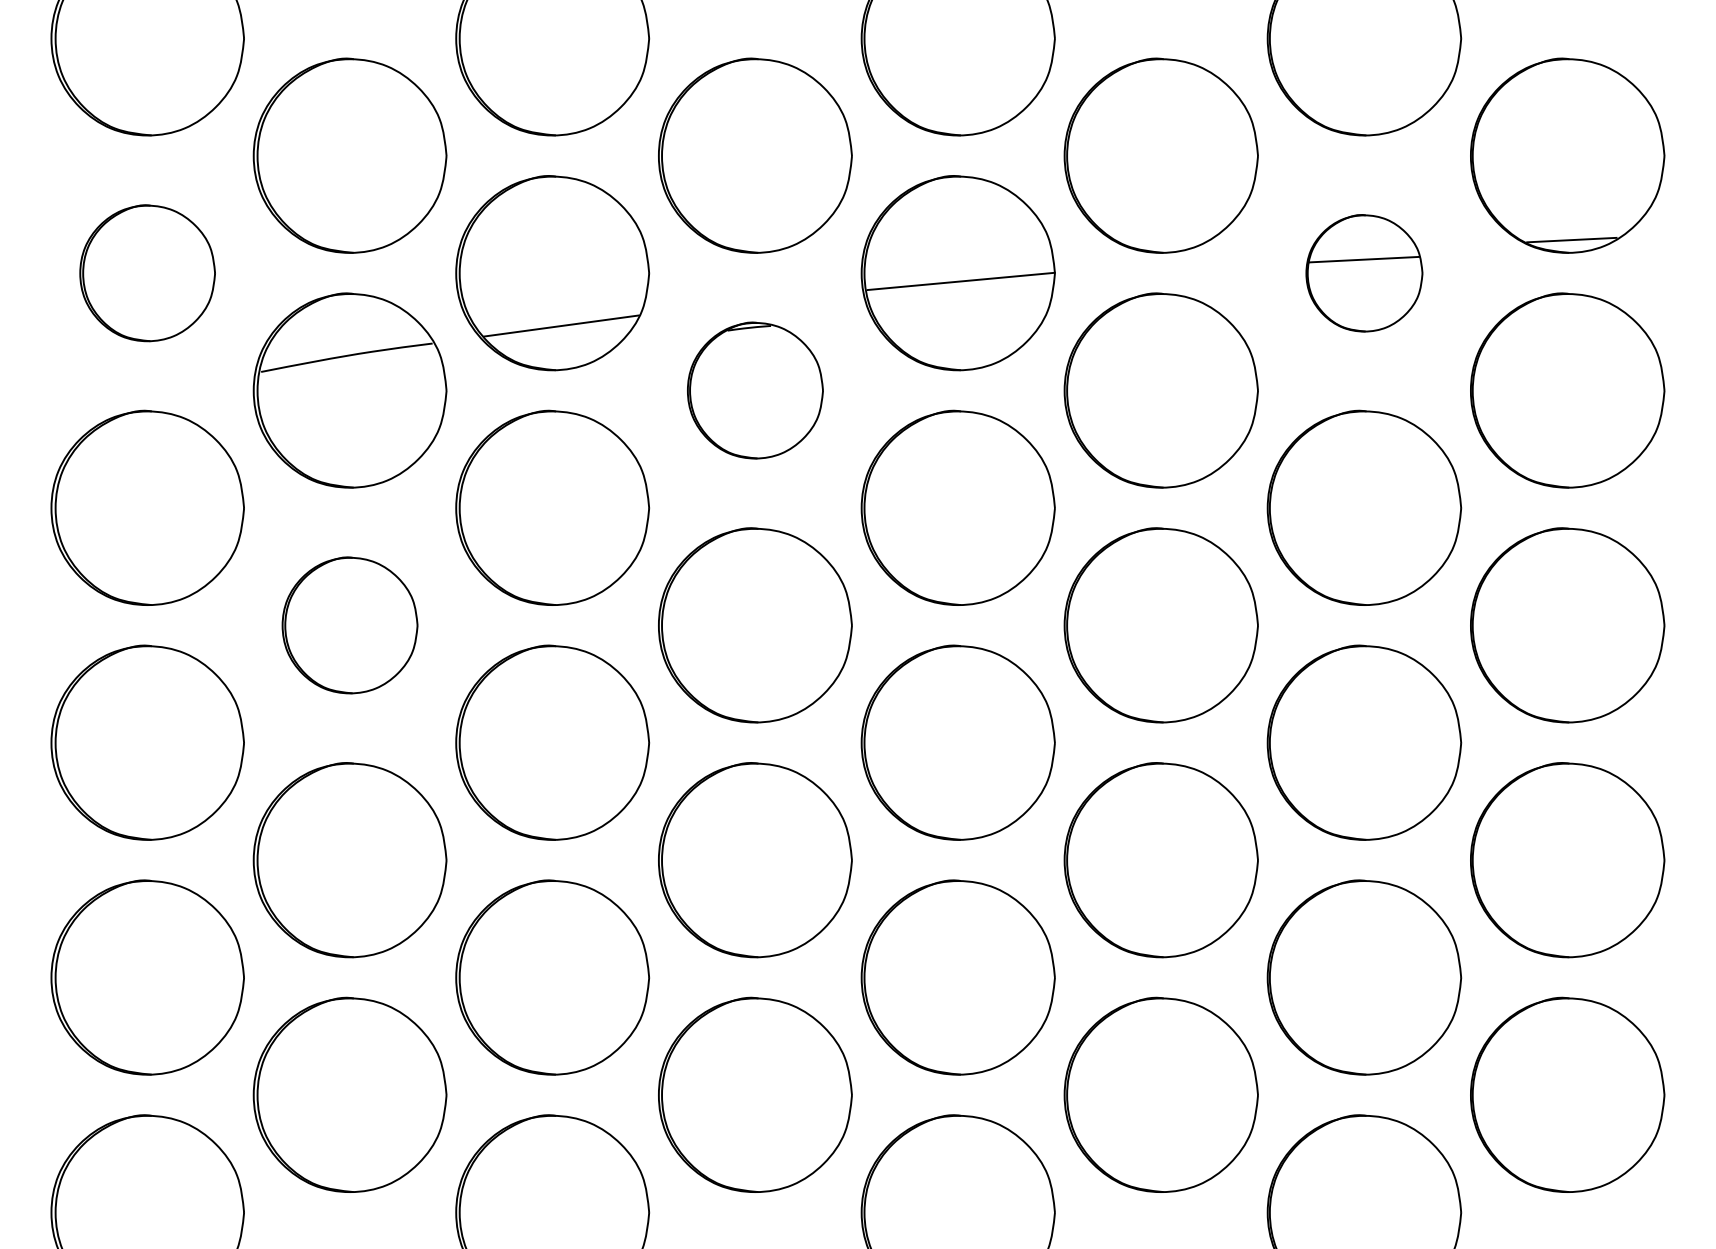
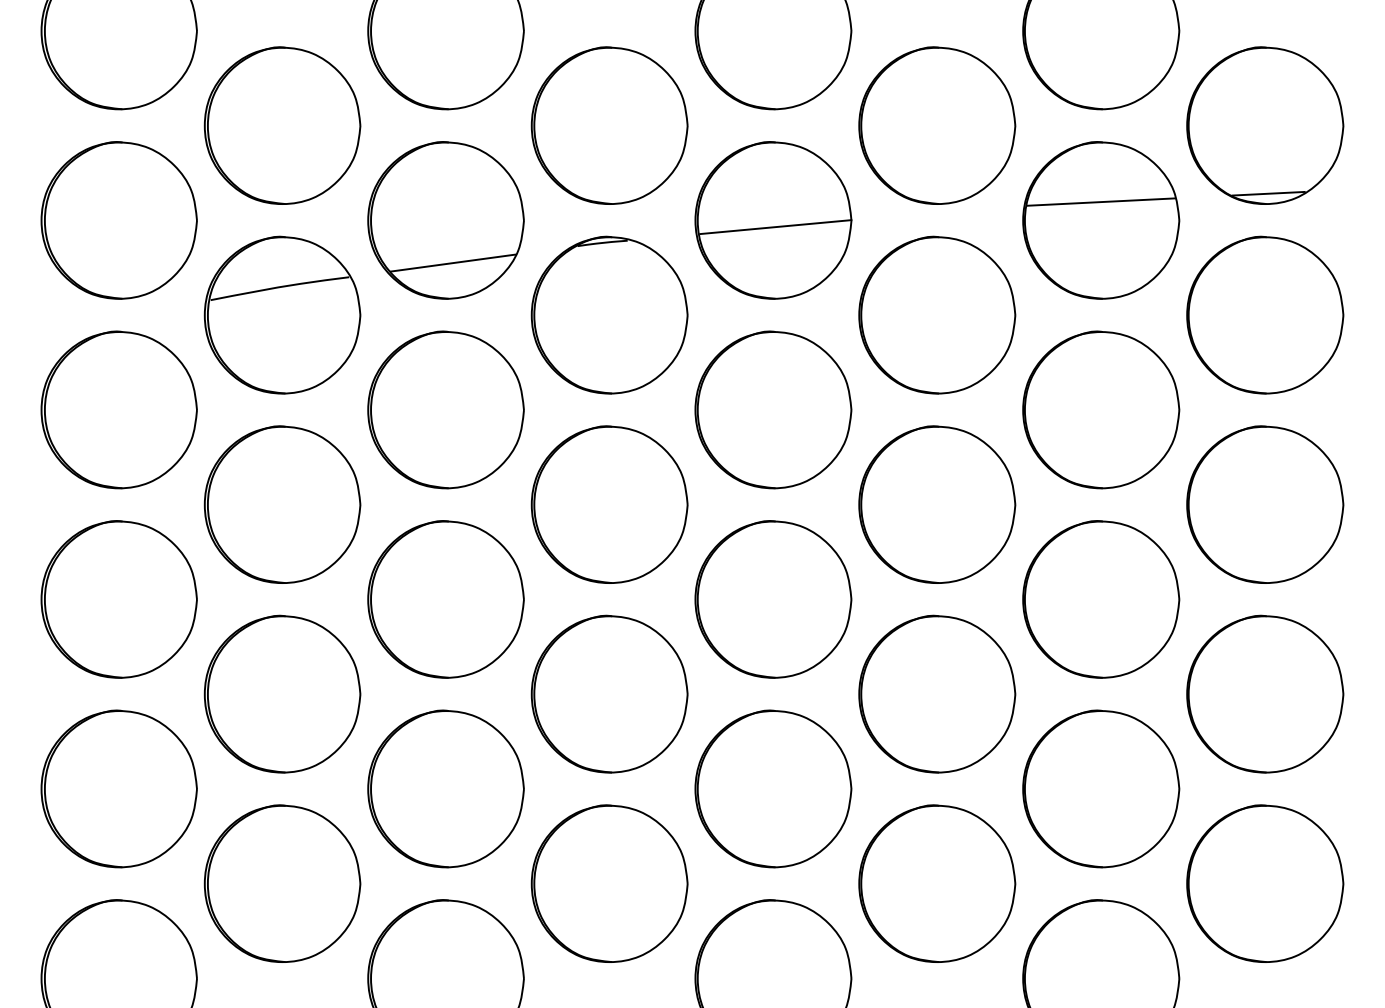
part: (147, 273) -> (119, 220), size x1.43
part: (1364, 273) -> (1101, 220), size x1.67
part: (755, 390) -> (609, 315), size x1.43
part: (349, 625) -> (282, 504), size x1.43

